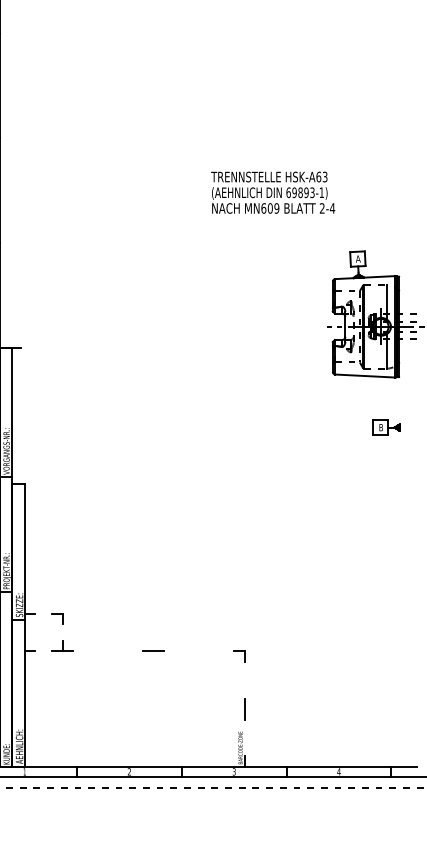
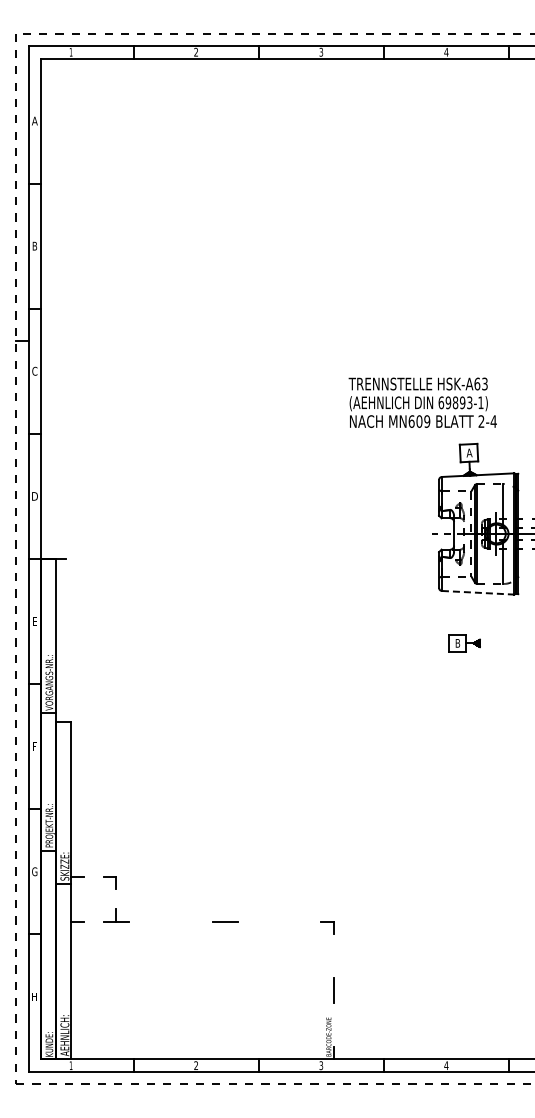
text: (272, 192) -> (422, 402), moved
line: (365, 375) -> (478, 592), solid -> dashed
part: (386, 427) -> (464, 643), moved

